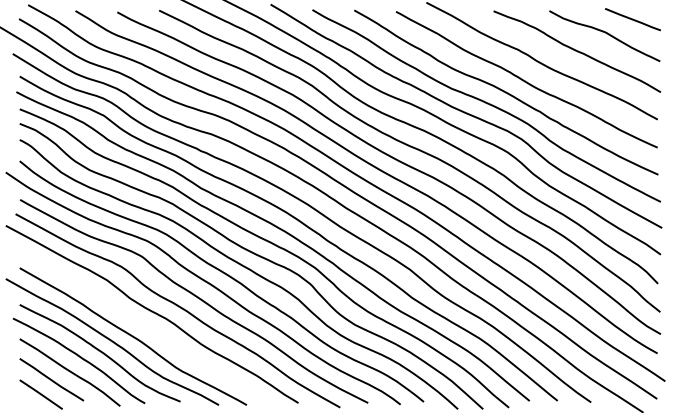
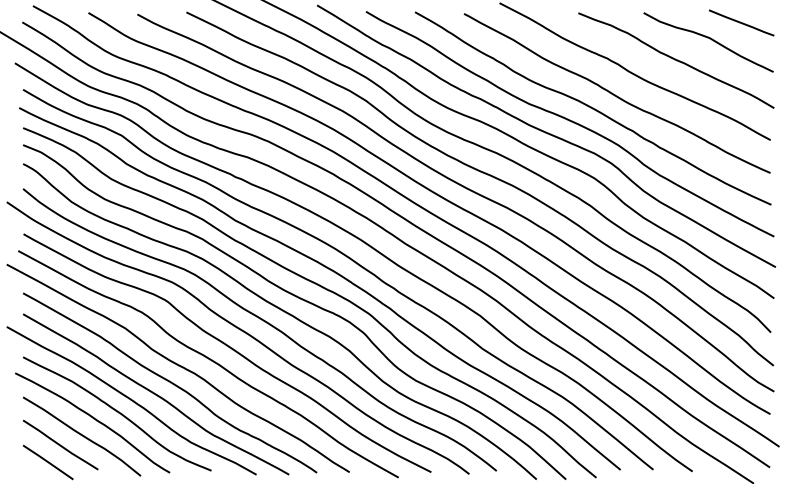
curve: (144, 326) -> (169, 382), added

